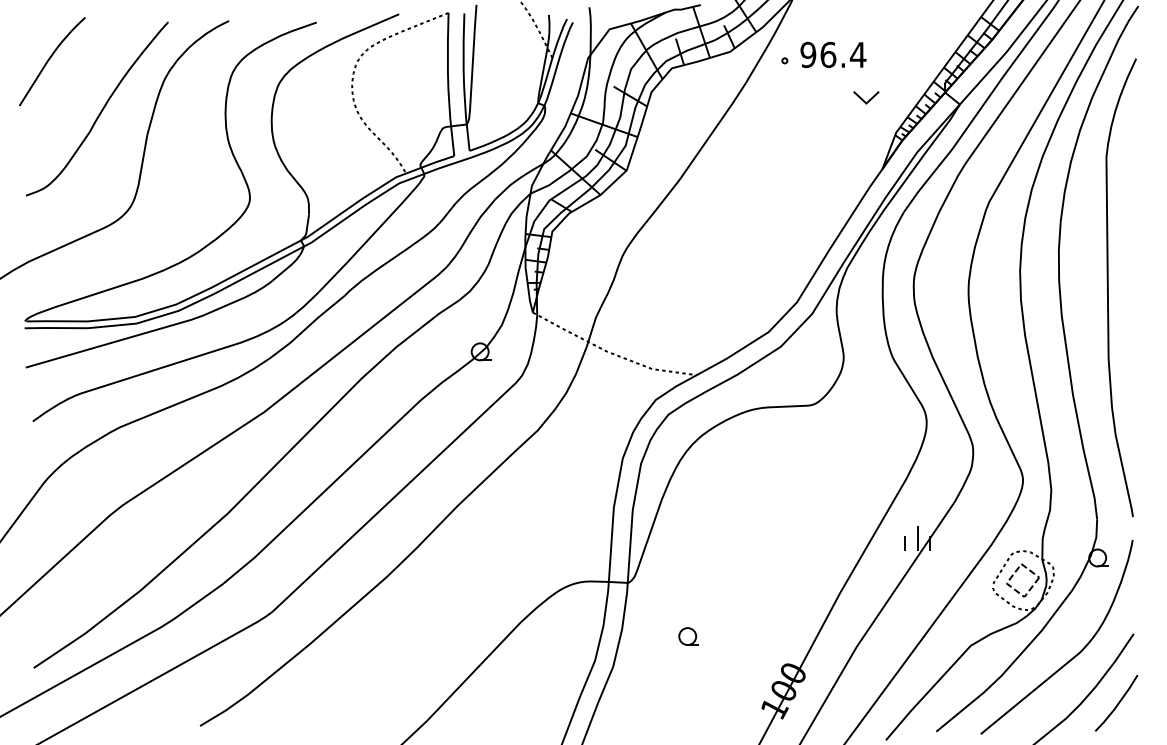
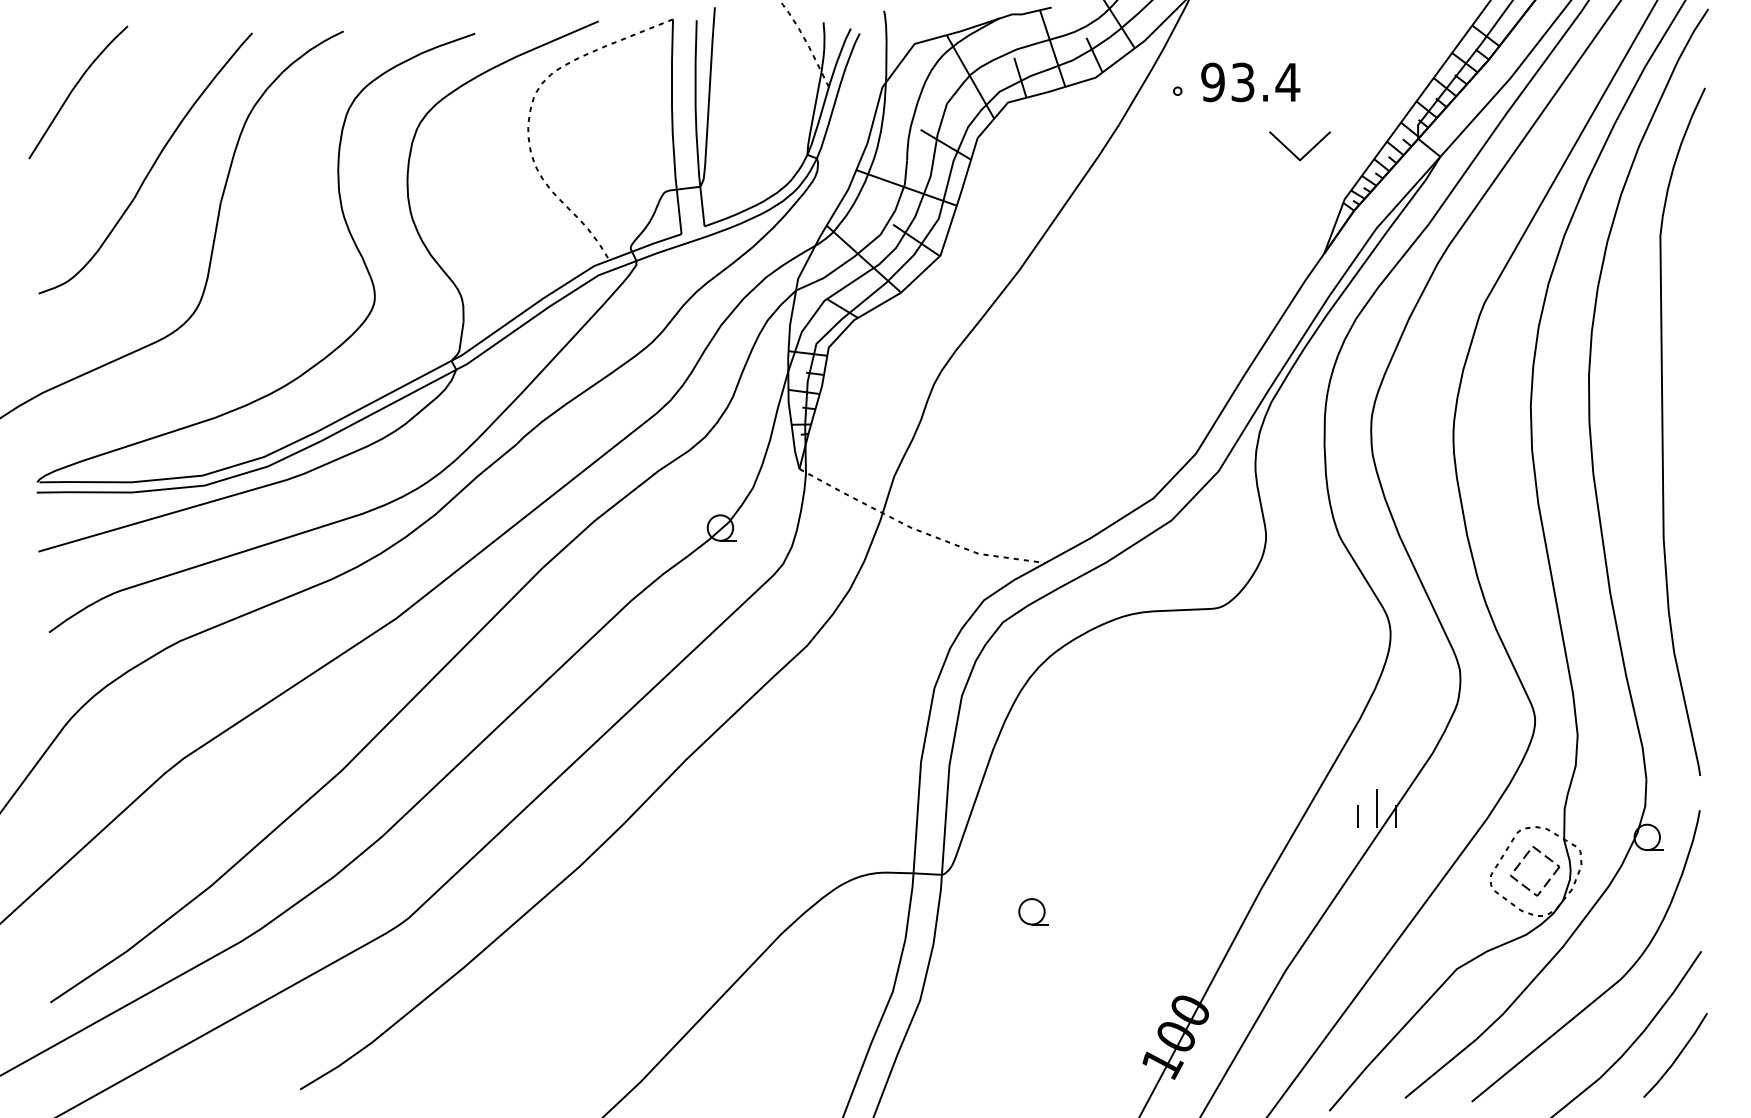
text: (828, 54) -> (1243, 81), 96.4 -> 93.4
part: (866, 97) -> (1300, 146), size x1.6
part: (688, 636) -> (1033, 911), moved

